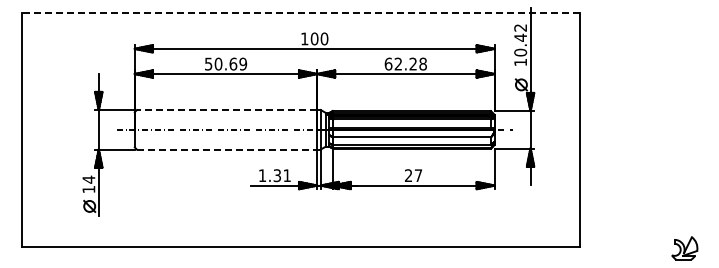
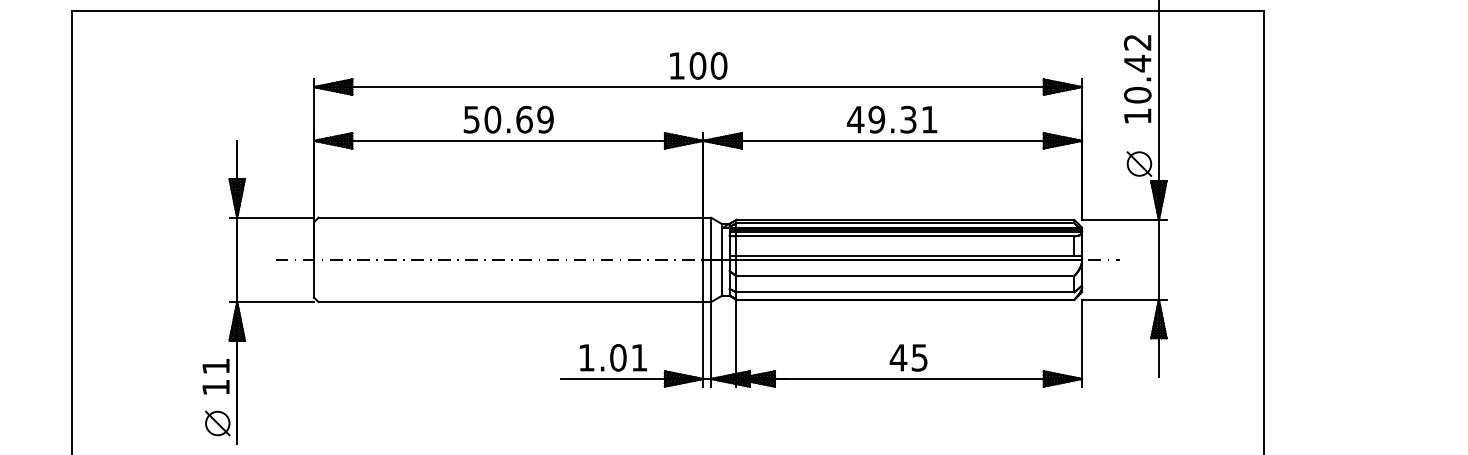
line: (300, 13) -> (667, 11), dashed -> solid
text: (405, 63) -> (891, 118), 62.28 -> 49.31
line: (226, 110) -> (509, 218), dashed -> solid
line: (227, 149) -> (511, 301), dashed -> solid
text: (277, 175) -> (618, 357), 1.31 -> 1.01
text: (413, 175) -> (909, 357), 27 -> 45
text: (88, 179) -> (215, 366), 14 -> 11

